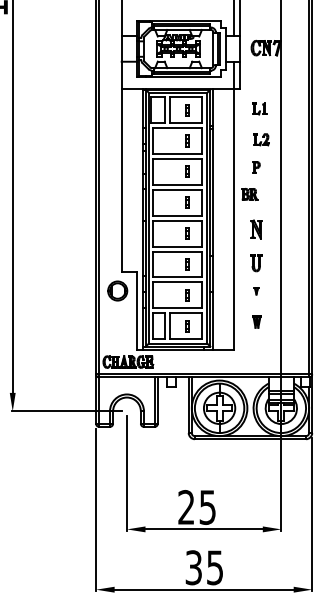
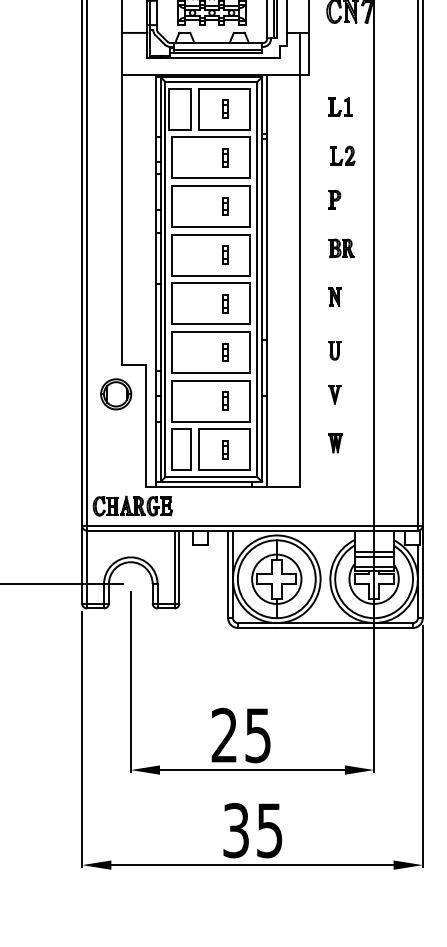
part: (249, 194) -> (341, 248), moved
part: (256, 228) -> (334, 295), size x0.62
part: (256, 263) -> (334, 350), size x0.71
part: (256, 290) -> (334, 393), size x1.67

